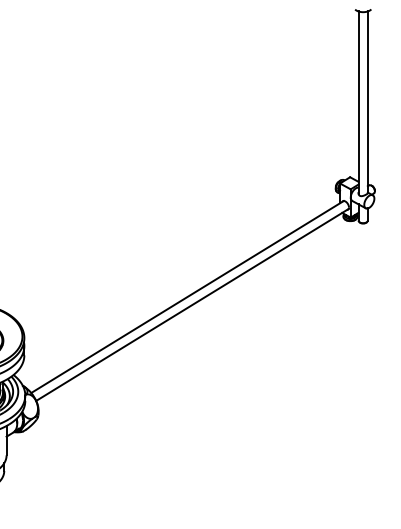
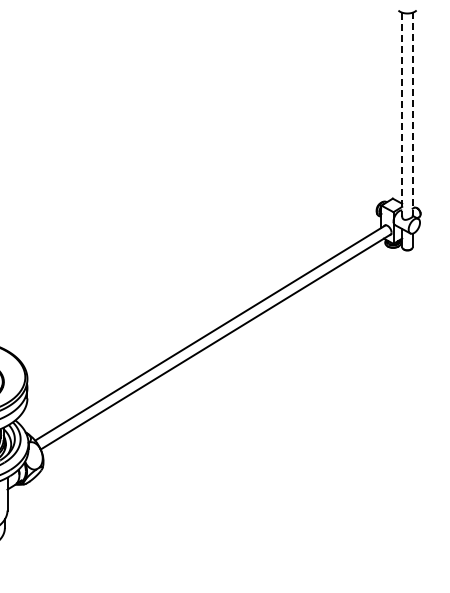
line: (367, 102) -> (412, 114), solid -> dashed
line: (358, 103) -> (402, 115), solid -> dashed

